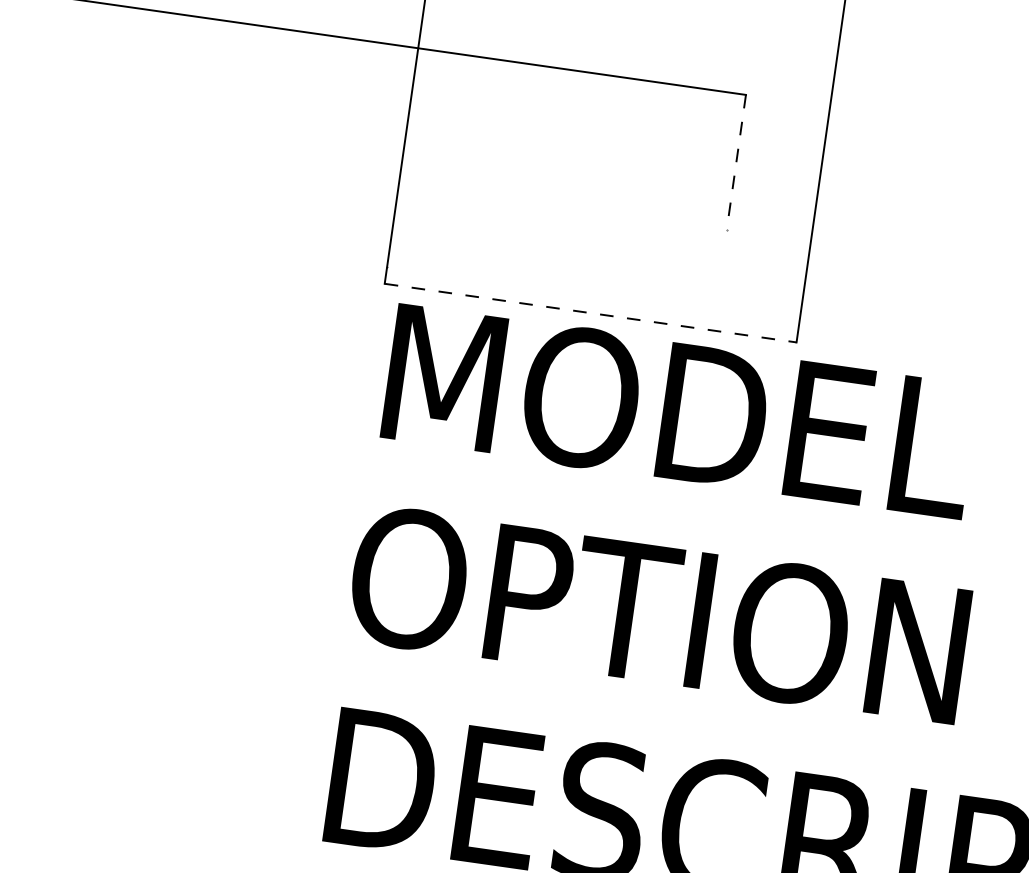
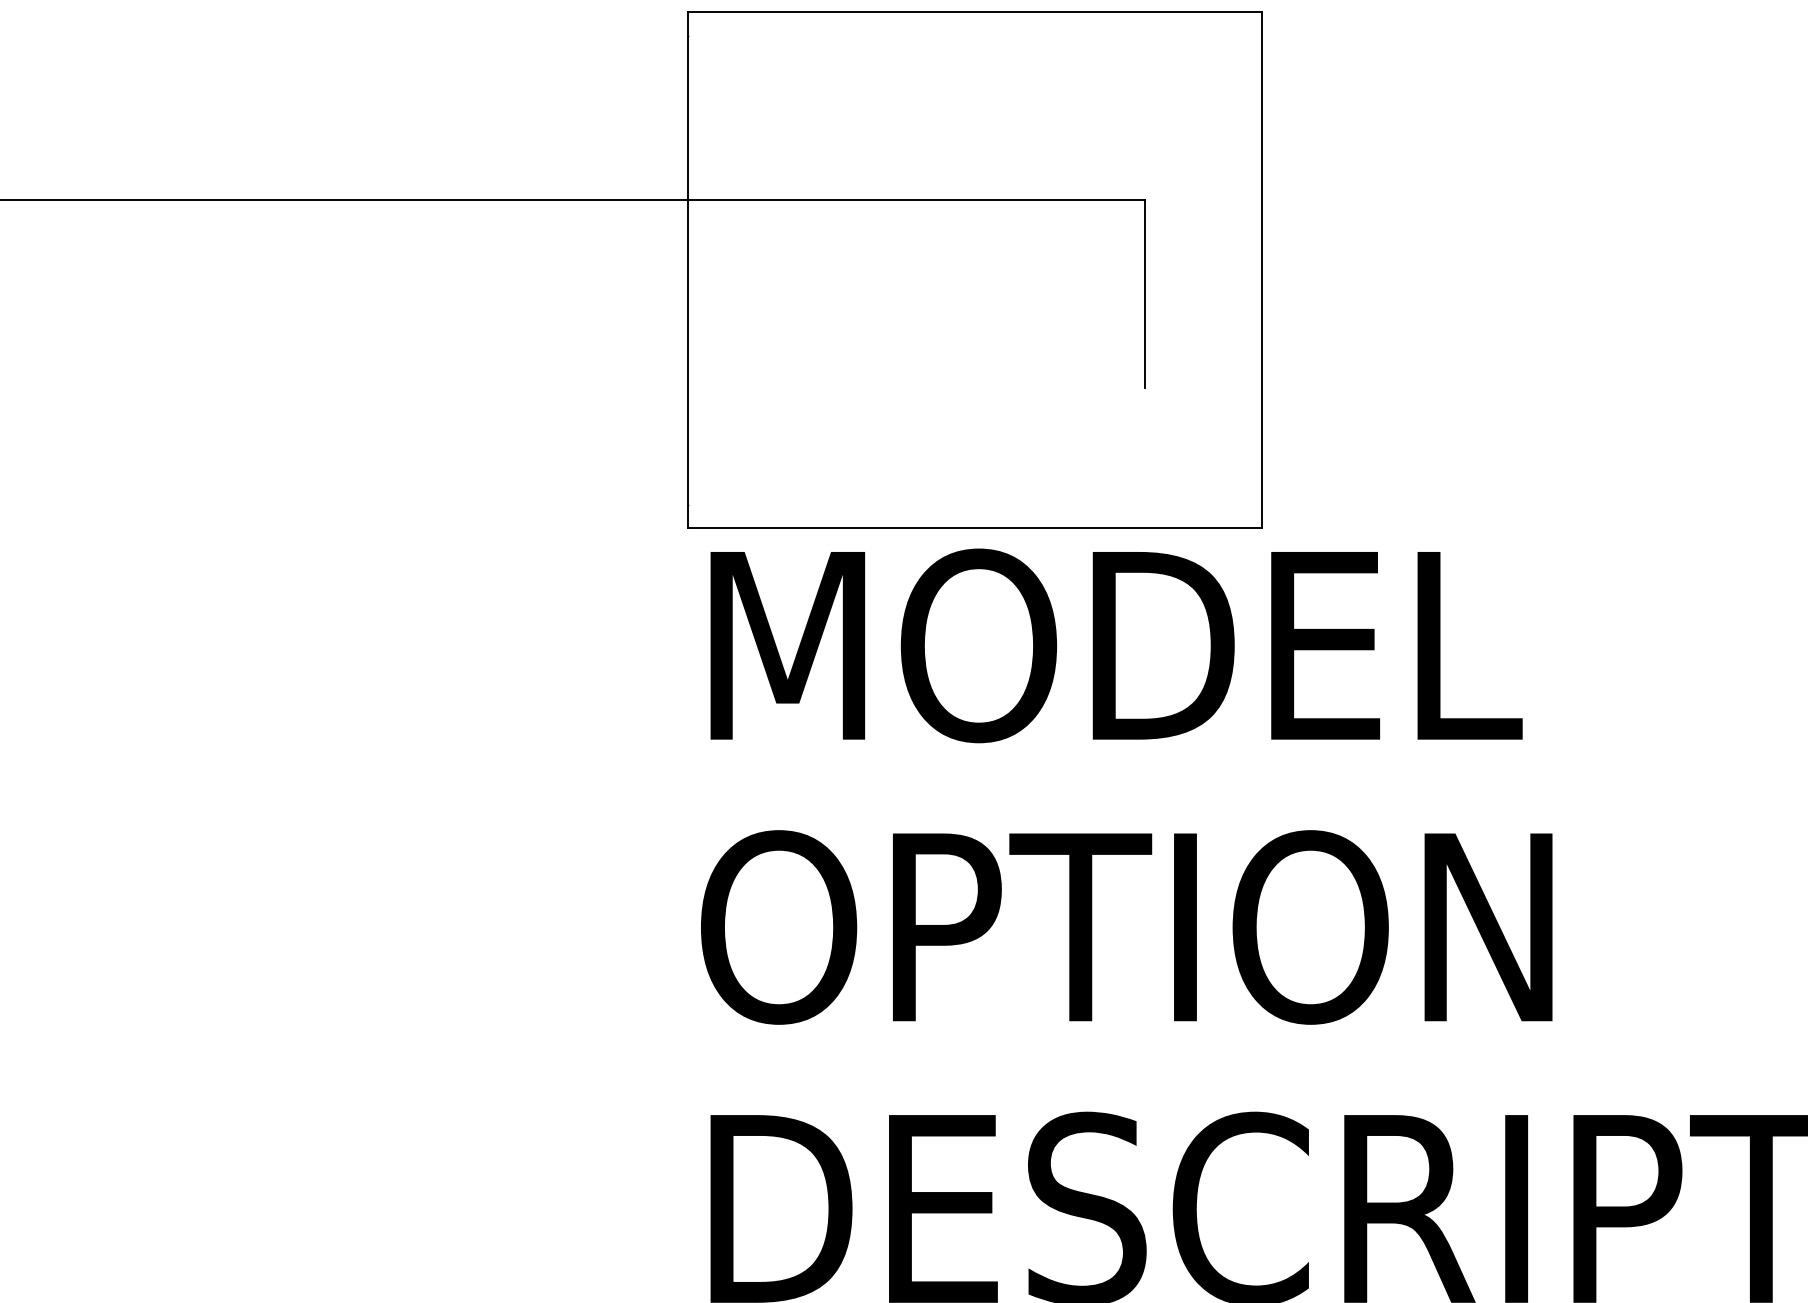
line: (736, 161) -> (1144, 293), dashed -> solid
line: (590, 313) -> (975, 528), dashed -> solid

